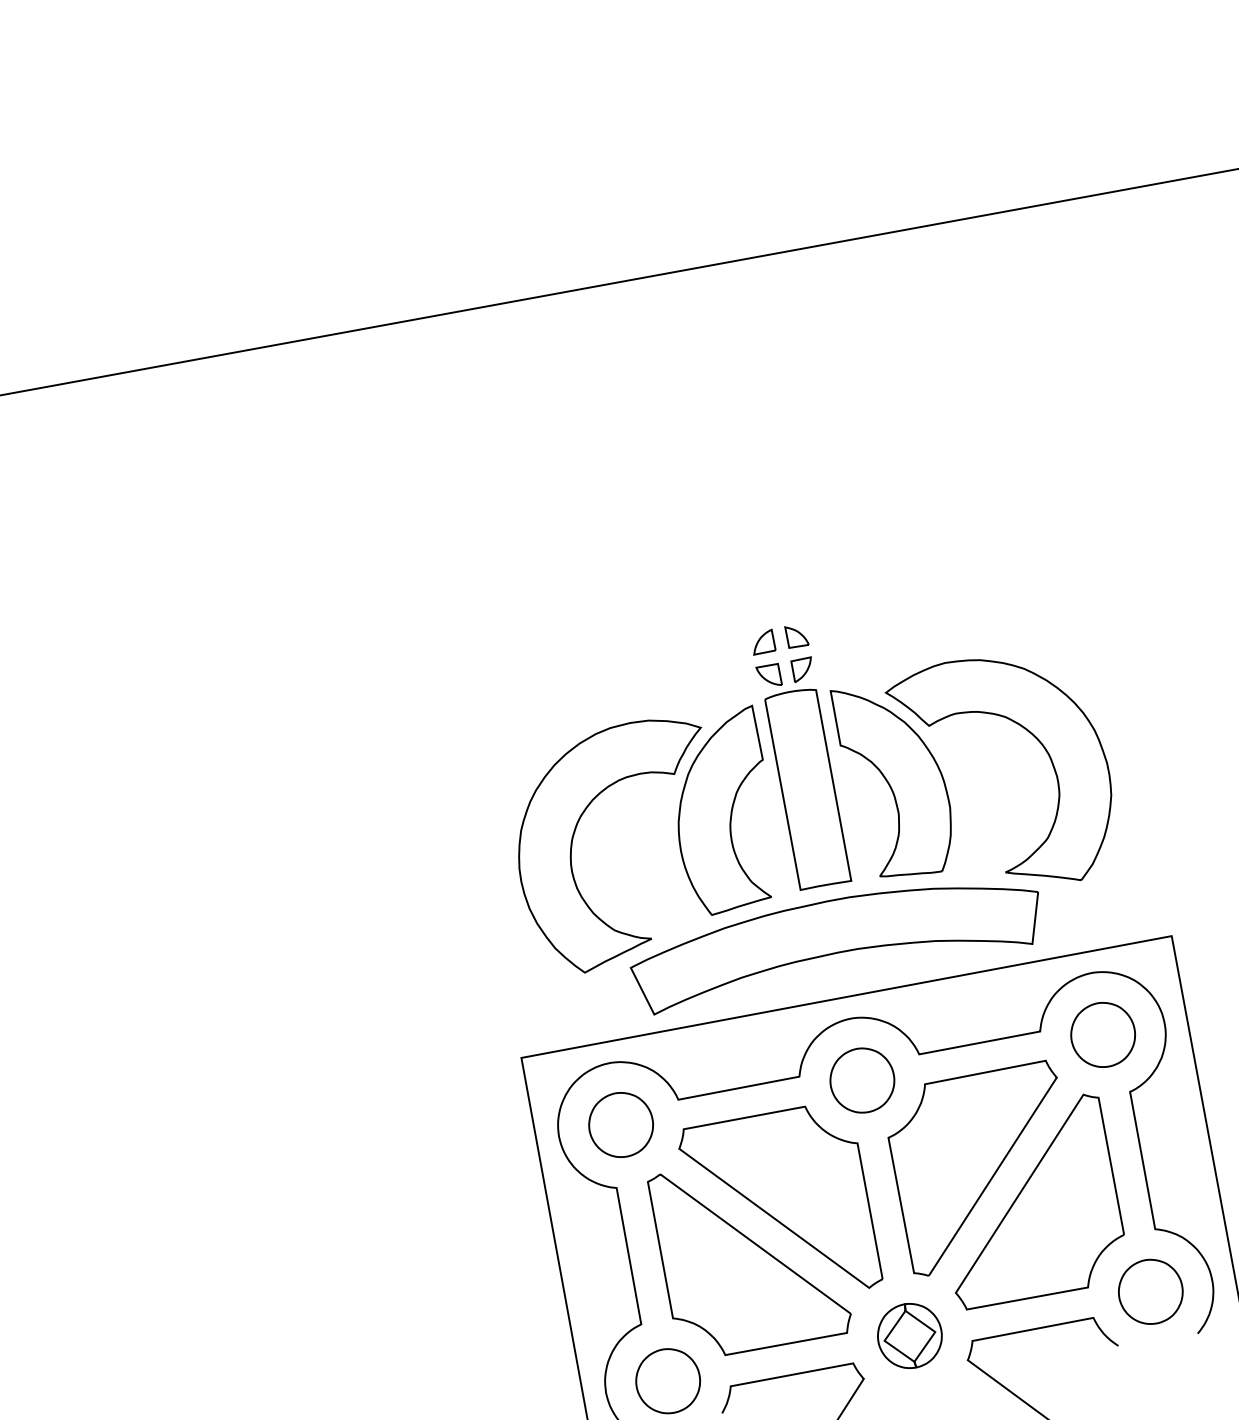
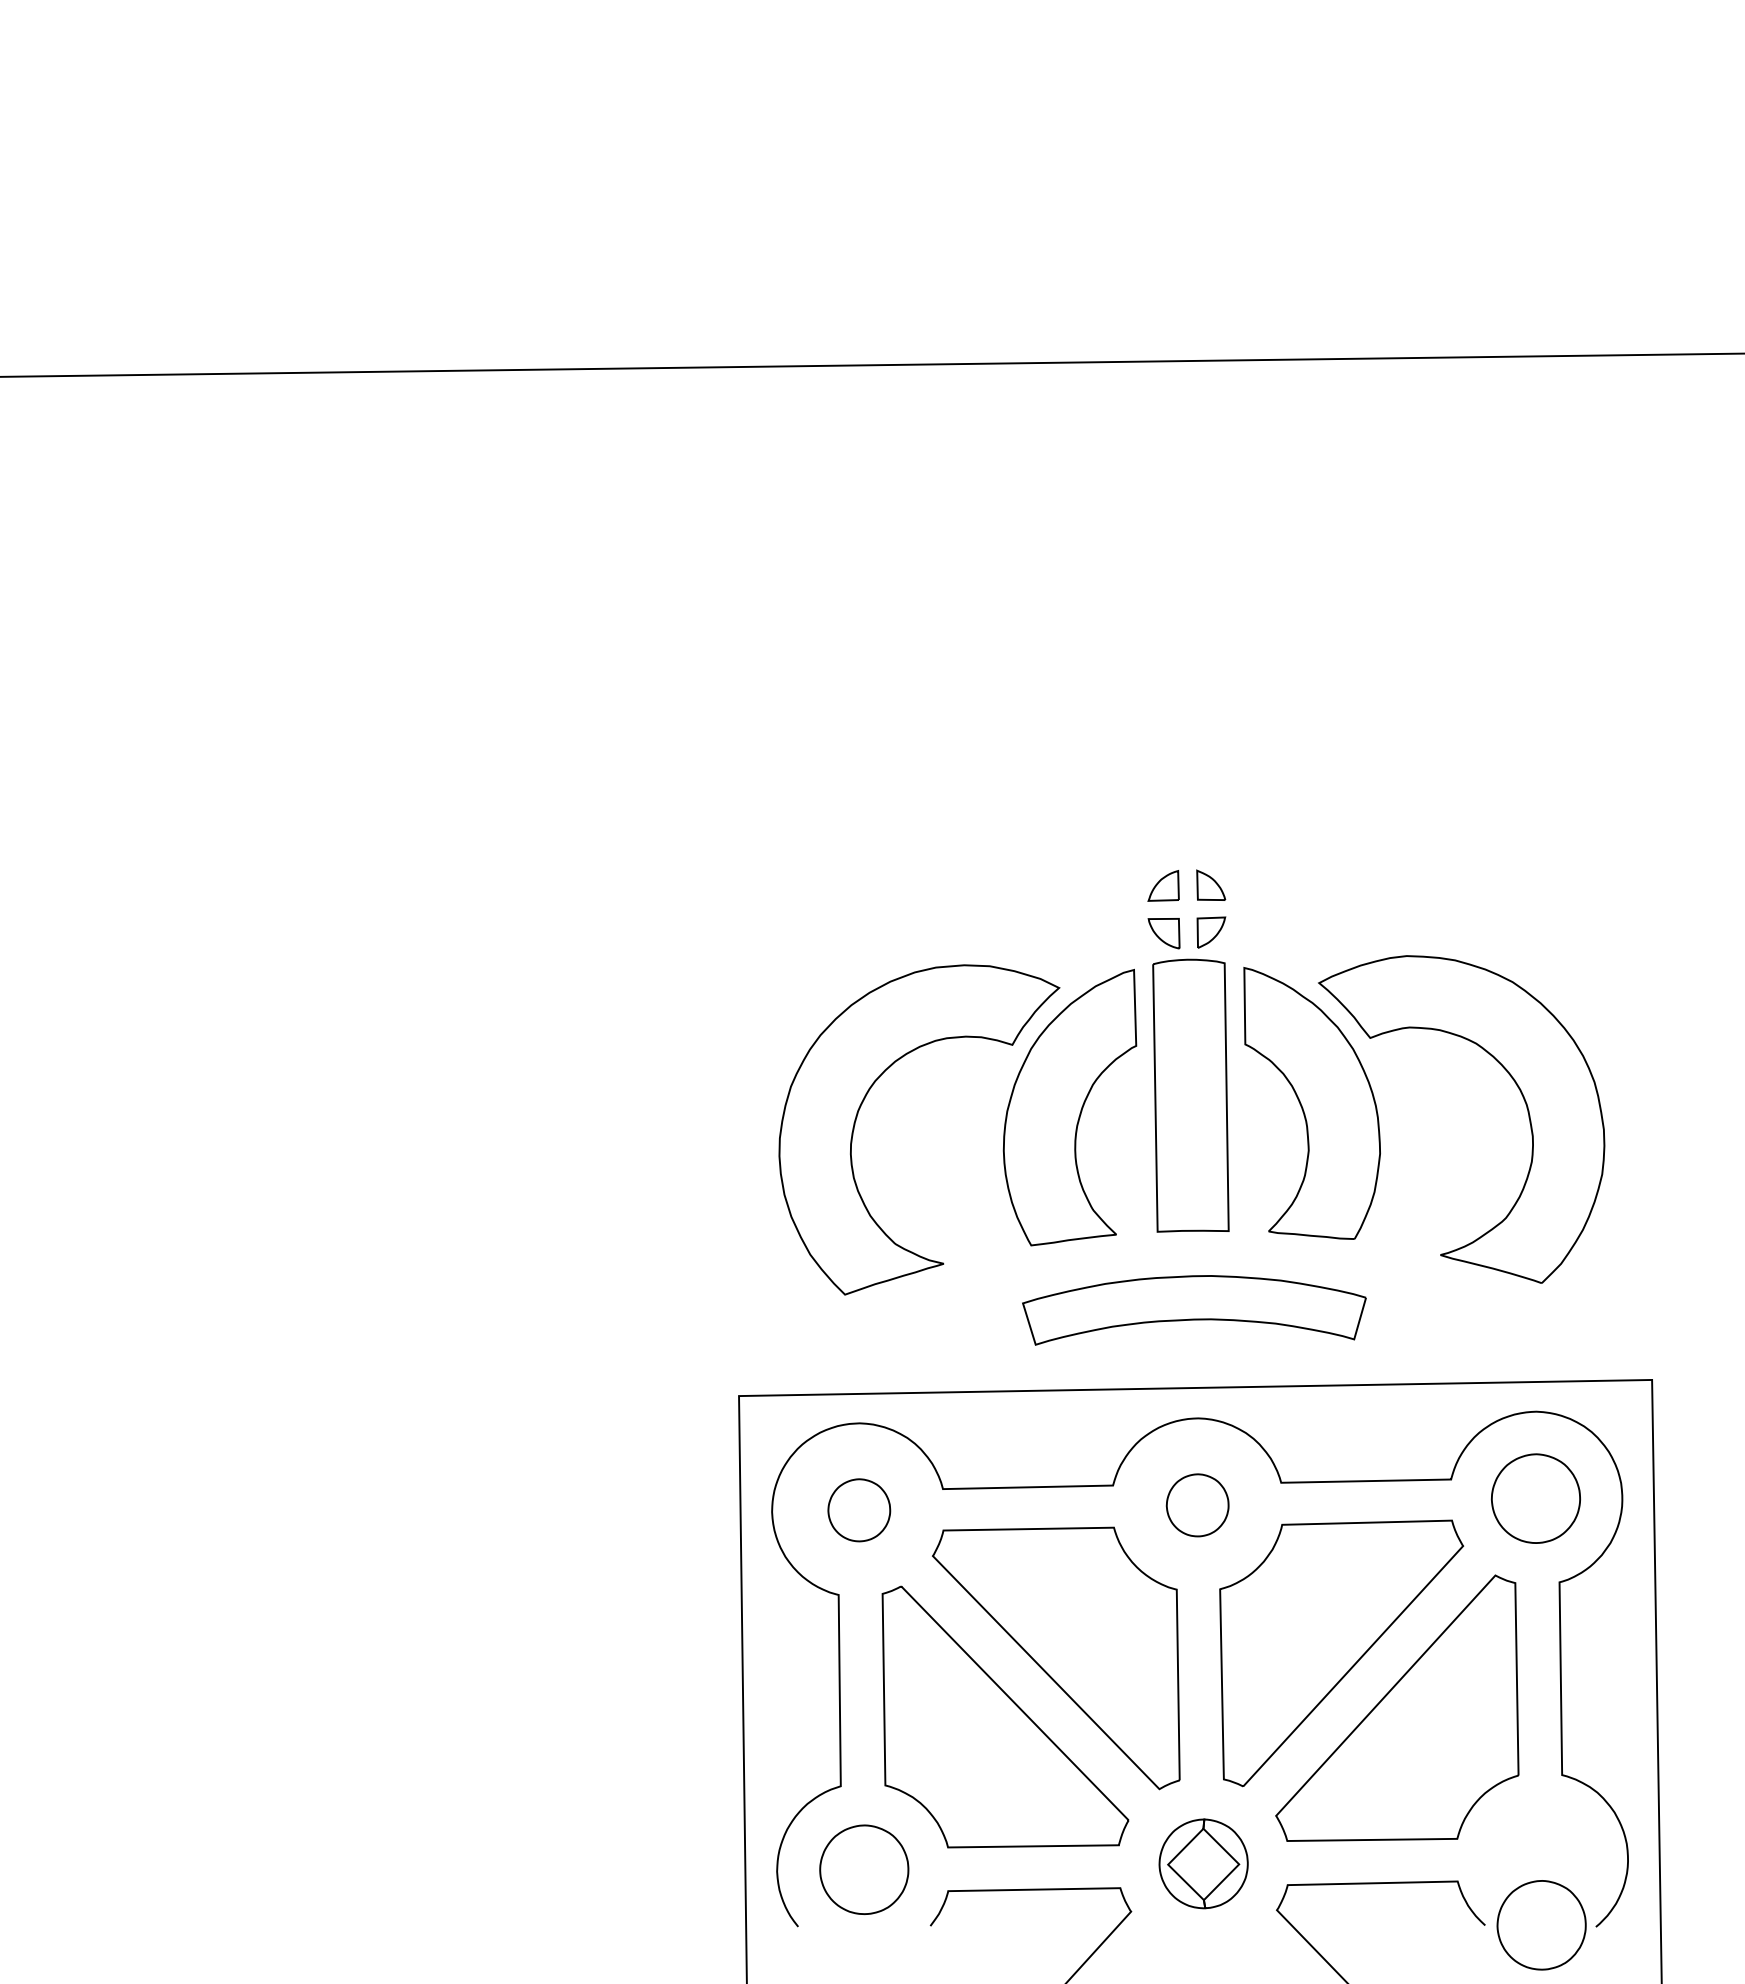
part: (836, 941) -> (1194, 1310), size x0.6
part: (862, 1080) -> (1197, 1505), size x0.7
part: (621, 1125) -> (859, 1510), size x0.7
part: (1150, 1292) -> (1541, 1925), moved

